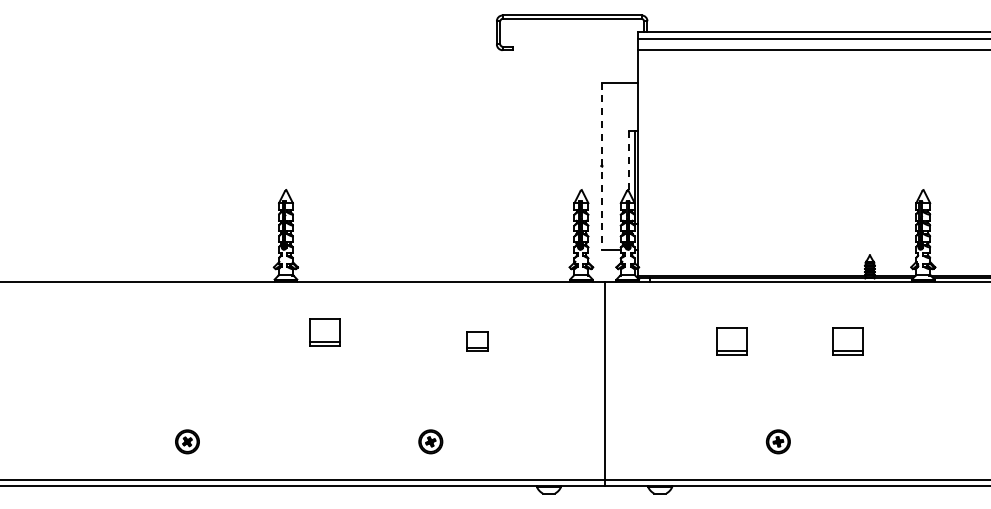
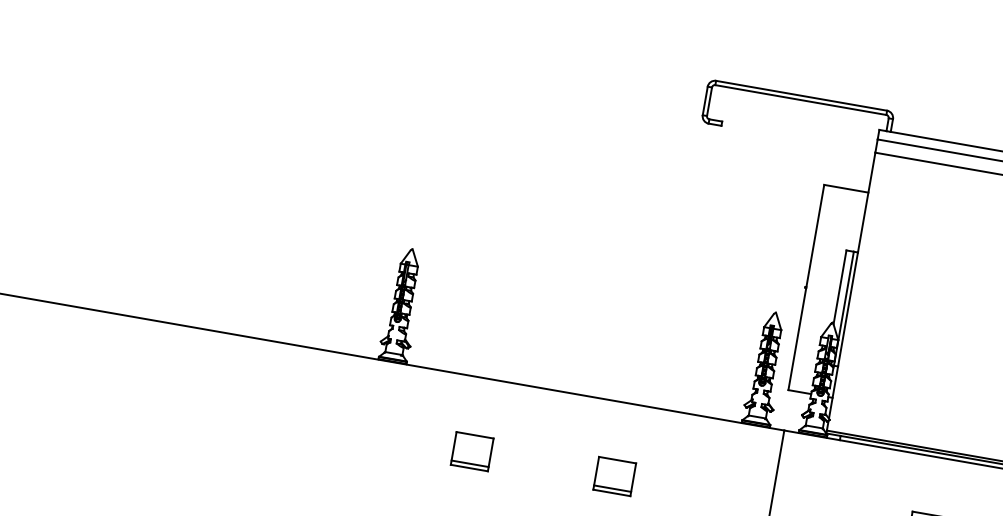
line: (628, 161) -> (839, 287), dashed -> solid
line: (602, 166) -> (806, 288), dashed -> solid
part: (324, 332) -> (471, 451), moved
part: (476, 341) -> (613, 476), size x1.43

